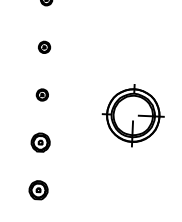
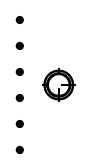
part: (132, 114) -> (58, 84), moved
part: (39, 141) -> (19, 97), size x0.62
part: (37, 189) -> (19, 123), size x0.62

